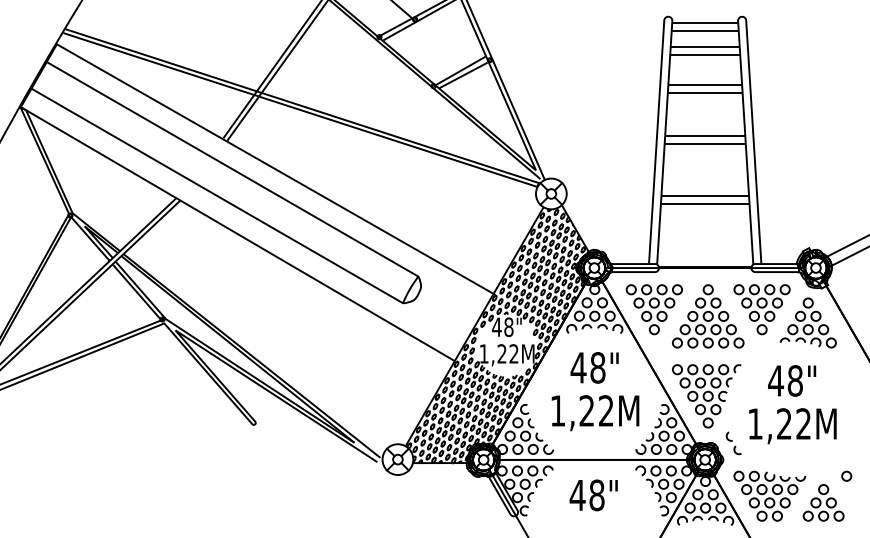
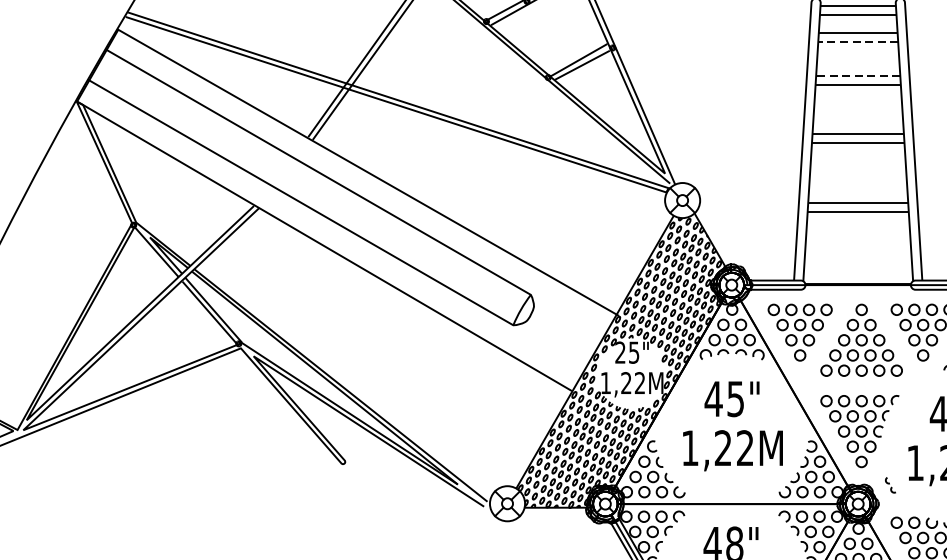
line: (705, 54) -> (858, 41), solid -> dashed
line: (705, 84) -> (858, 75), solid -> dashed
text: (502, 327) -> (626, 352), 48" -> 25"
text: (597, 367) -> (735, 398), 48" -> 45"
part: (733, 443) -> (890, 485), size x0.6

